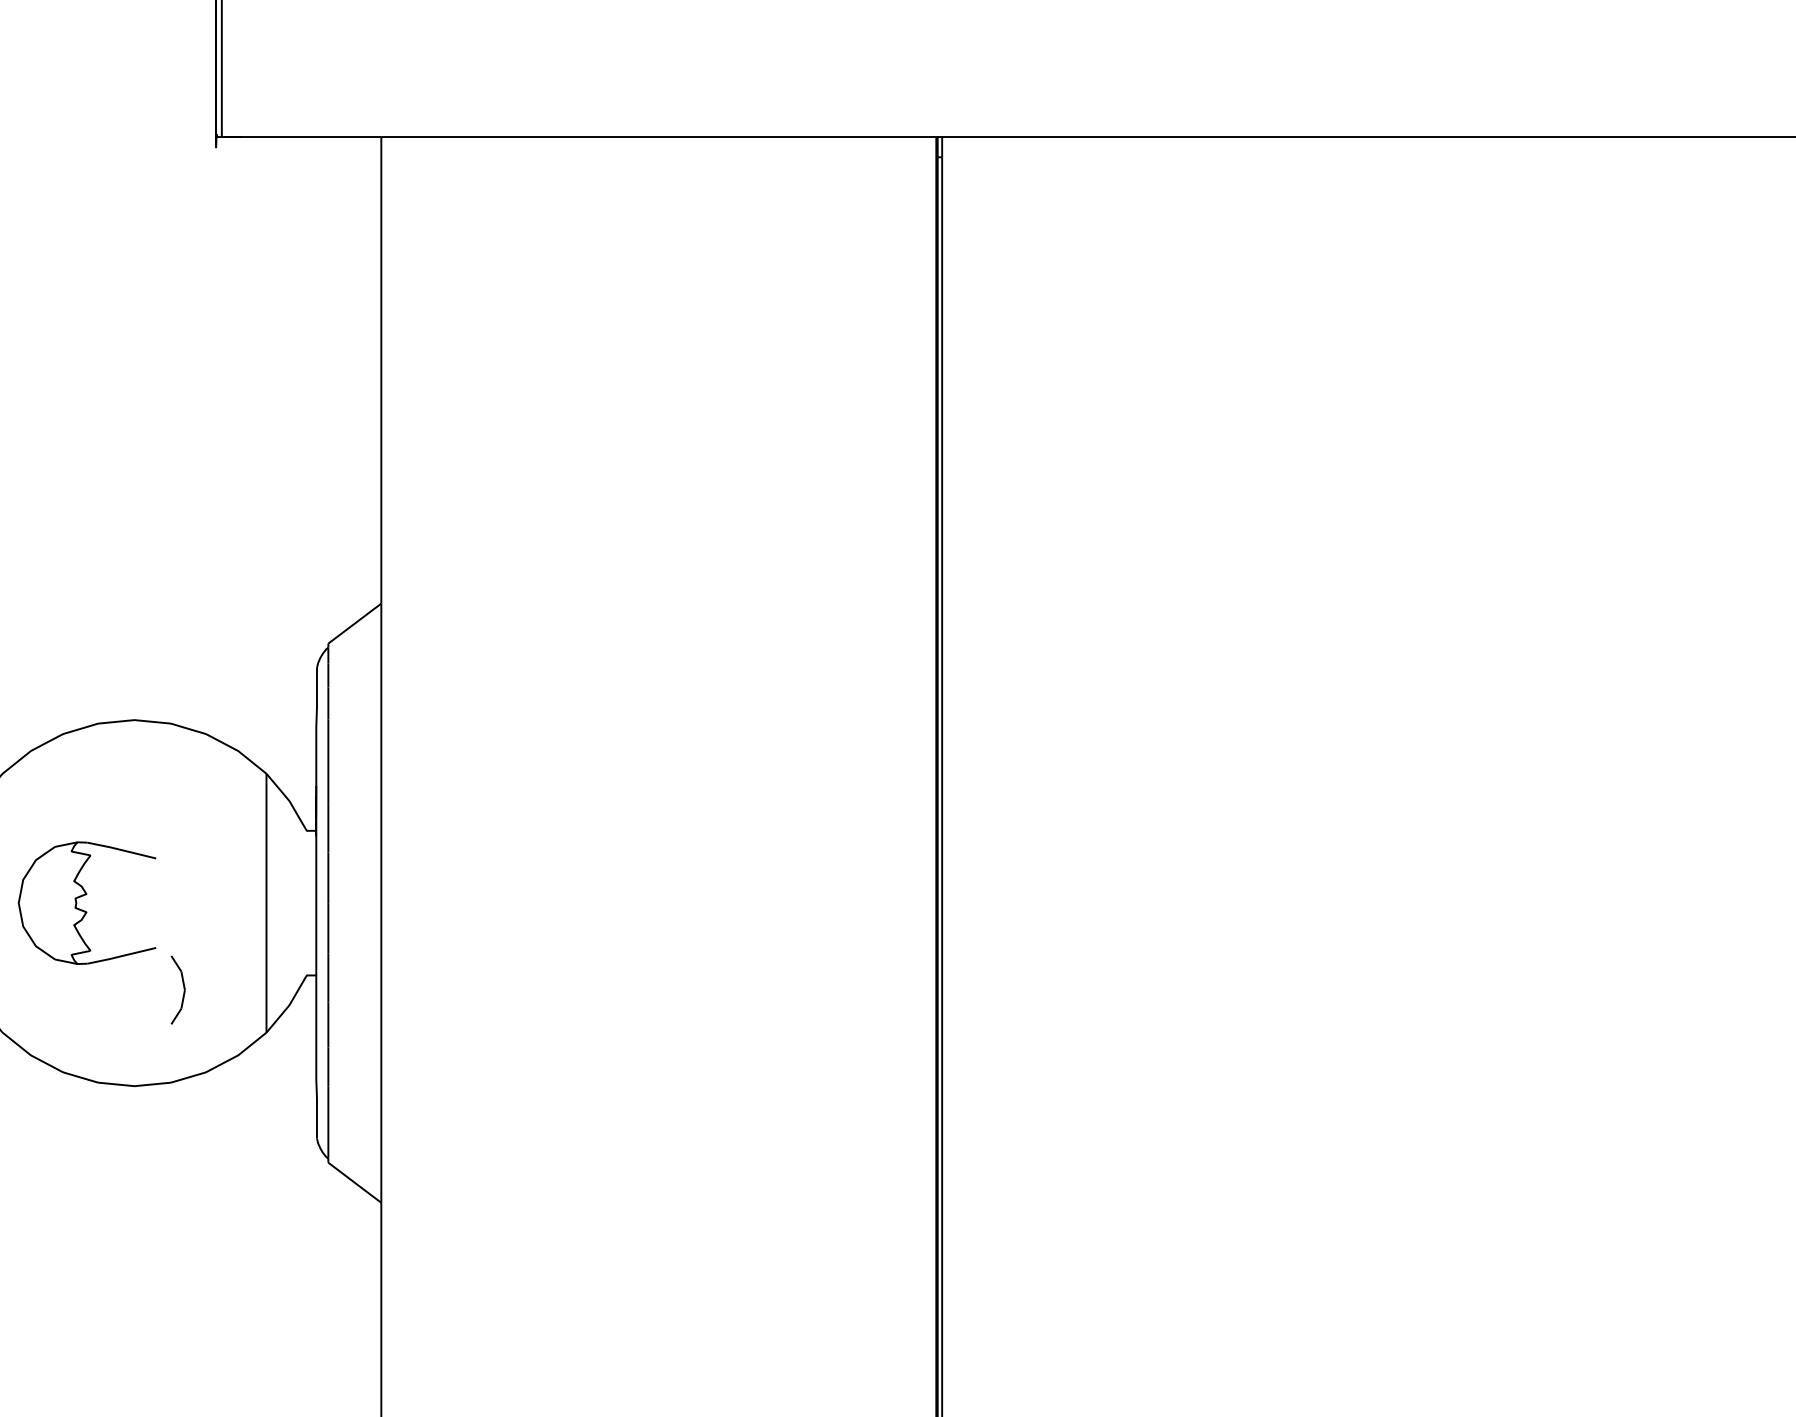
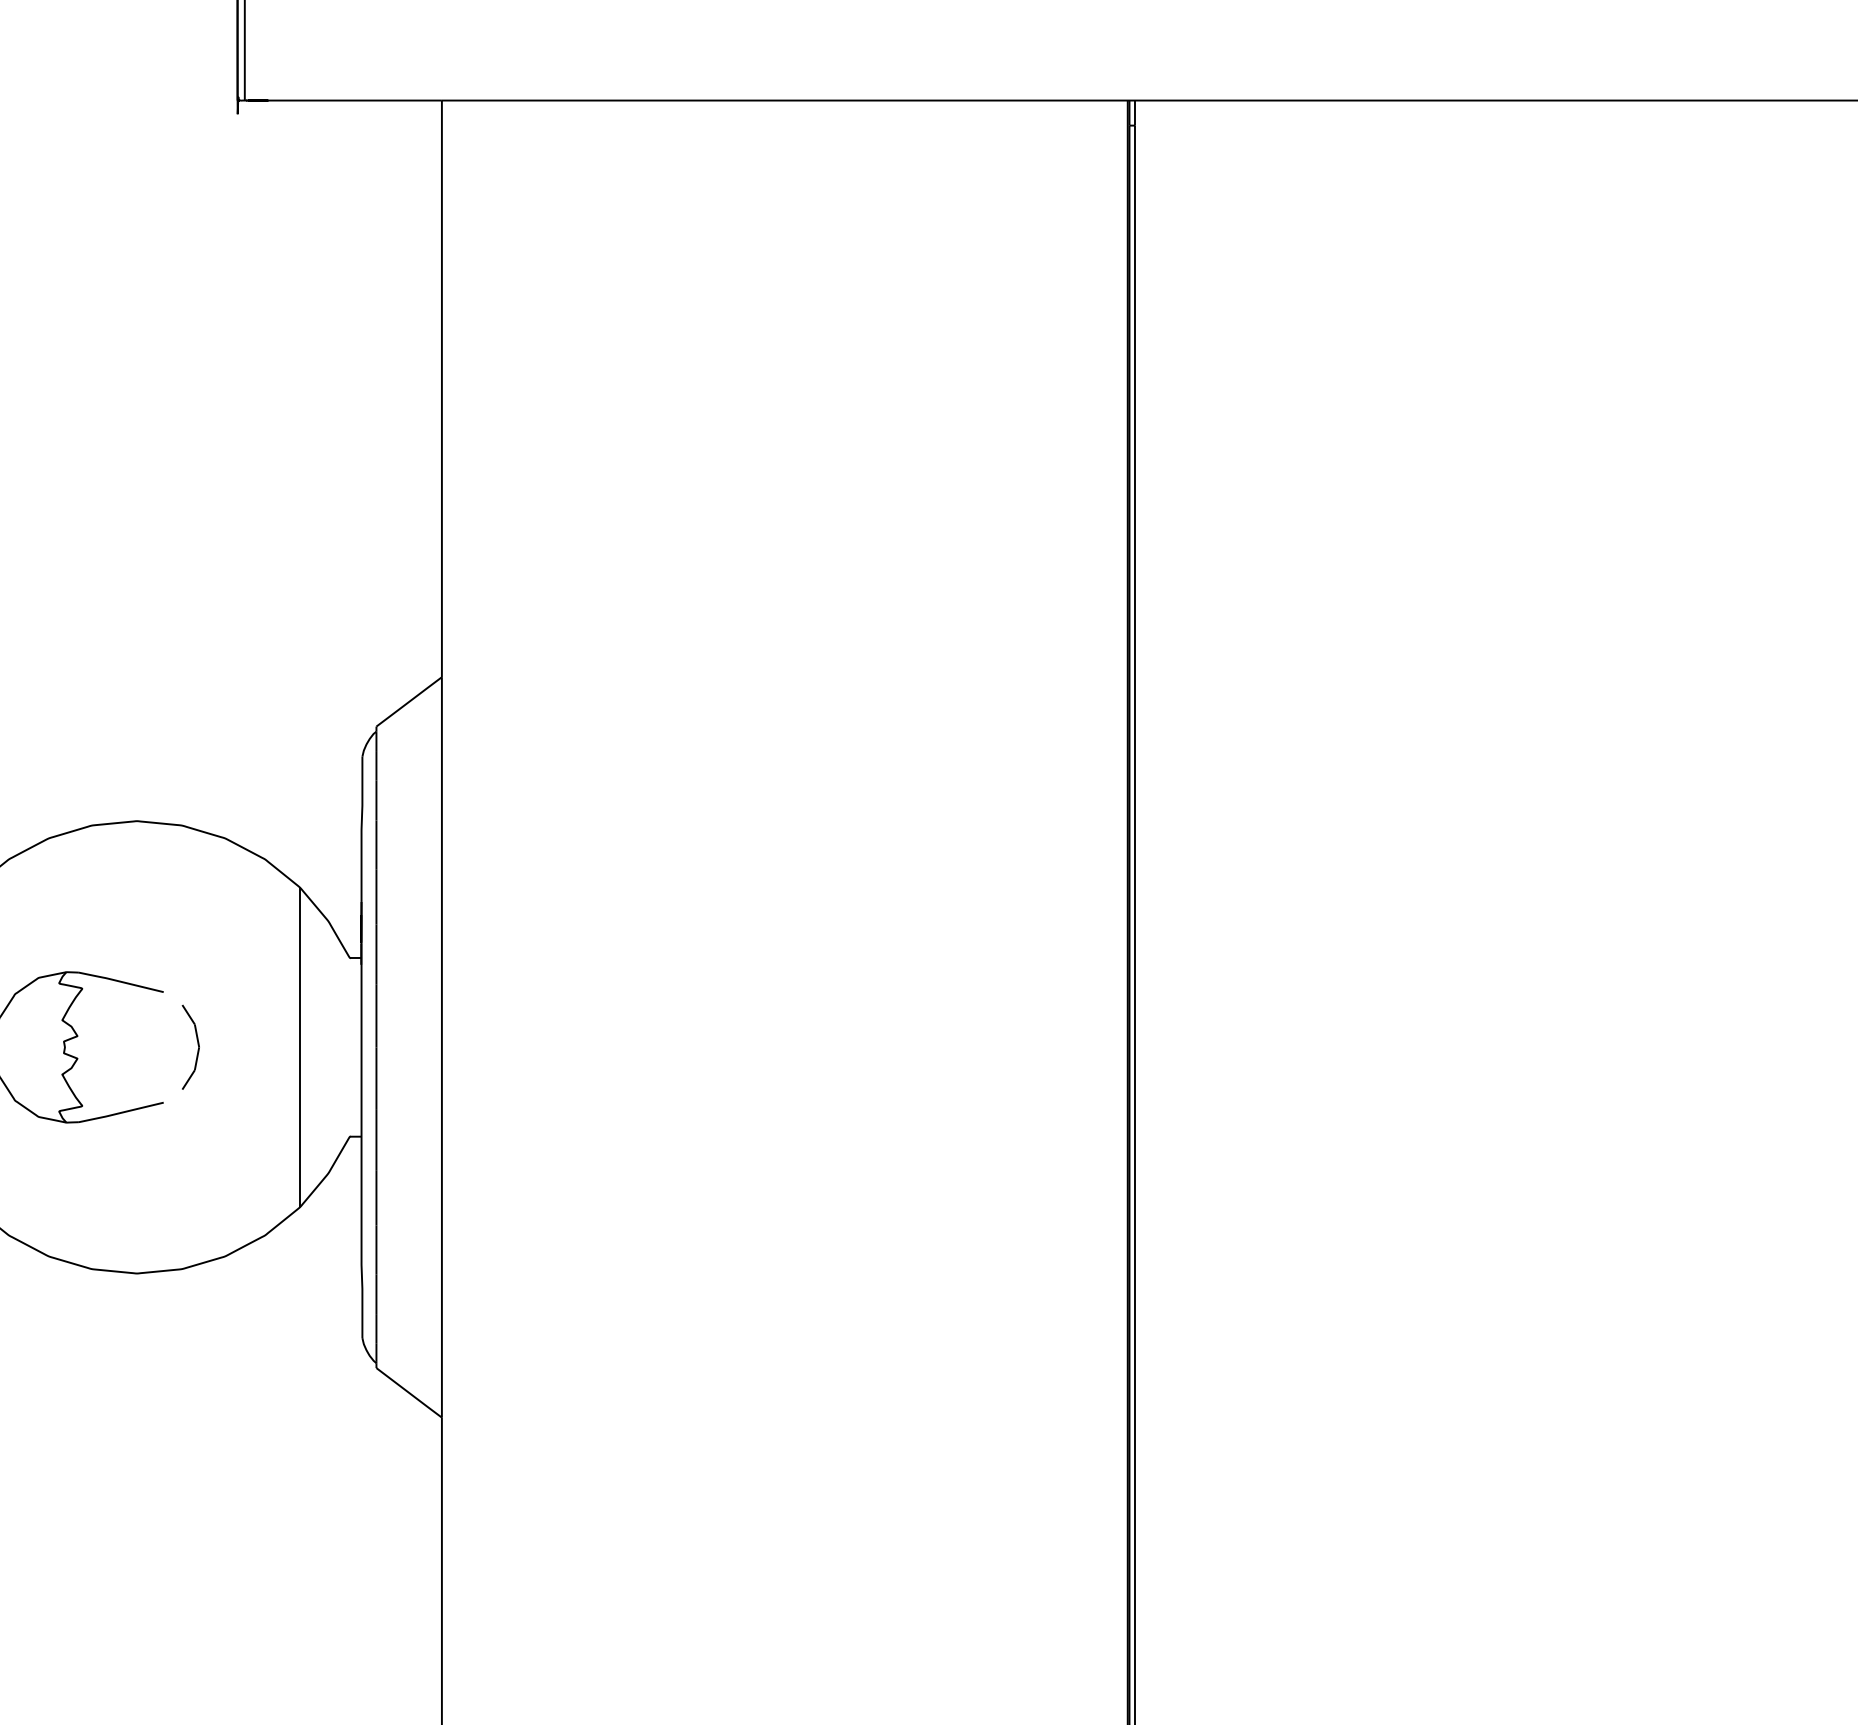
part: (177, 989) -> (190, 1046), moved

